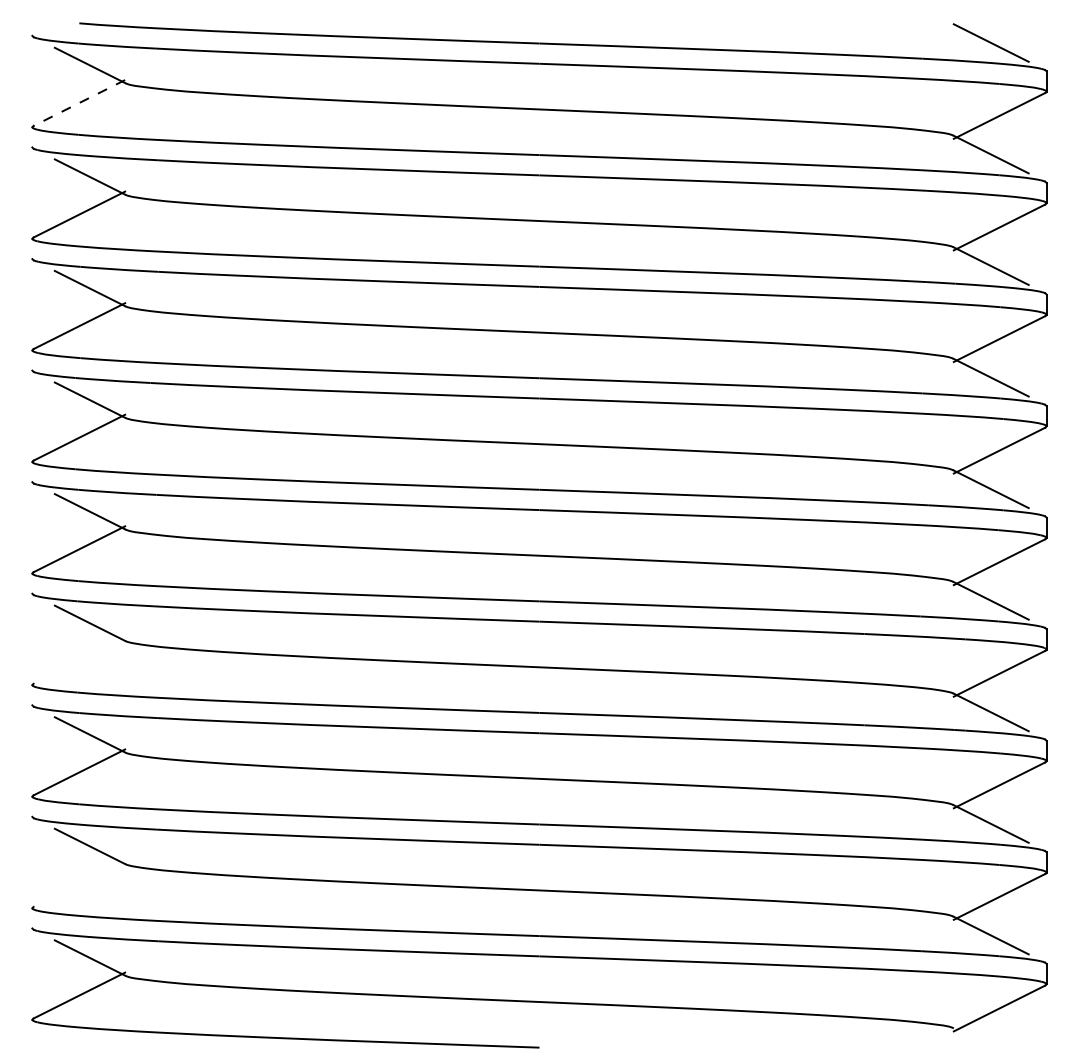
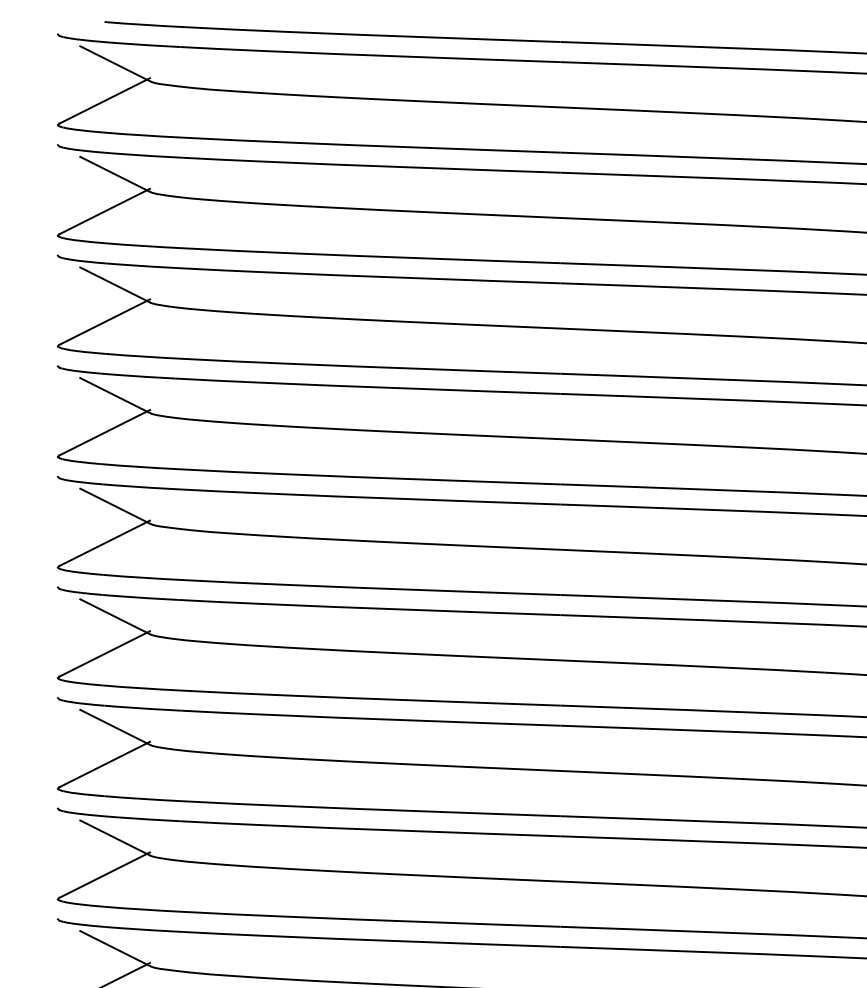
line: (78, 103) -> (103, 101), dashed -> solid
line: (79, 660) -> (104, 653), added
line: (79, 883) -> (104, 874), added

